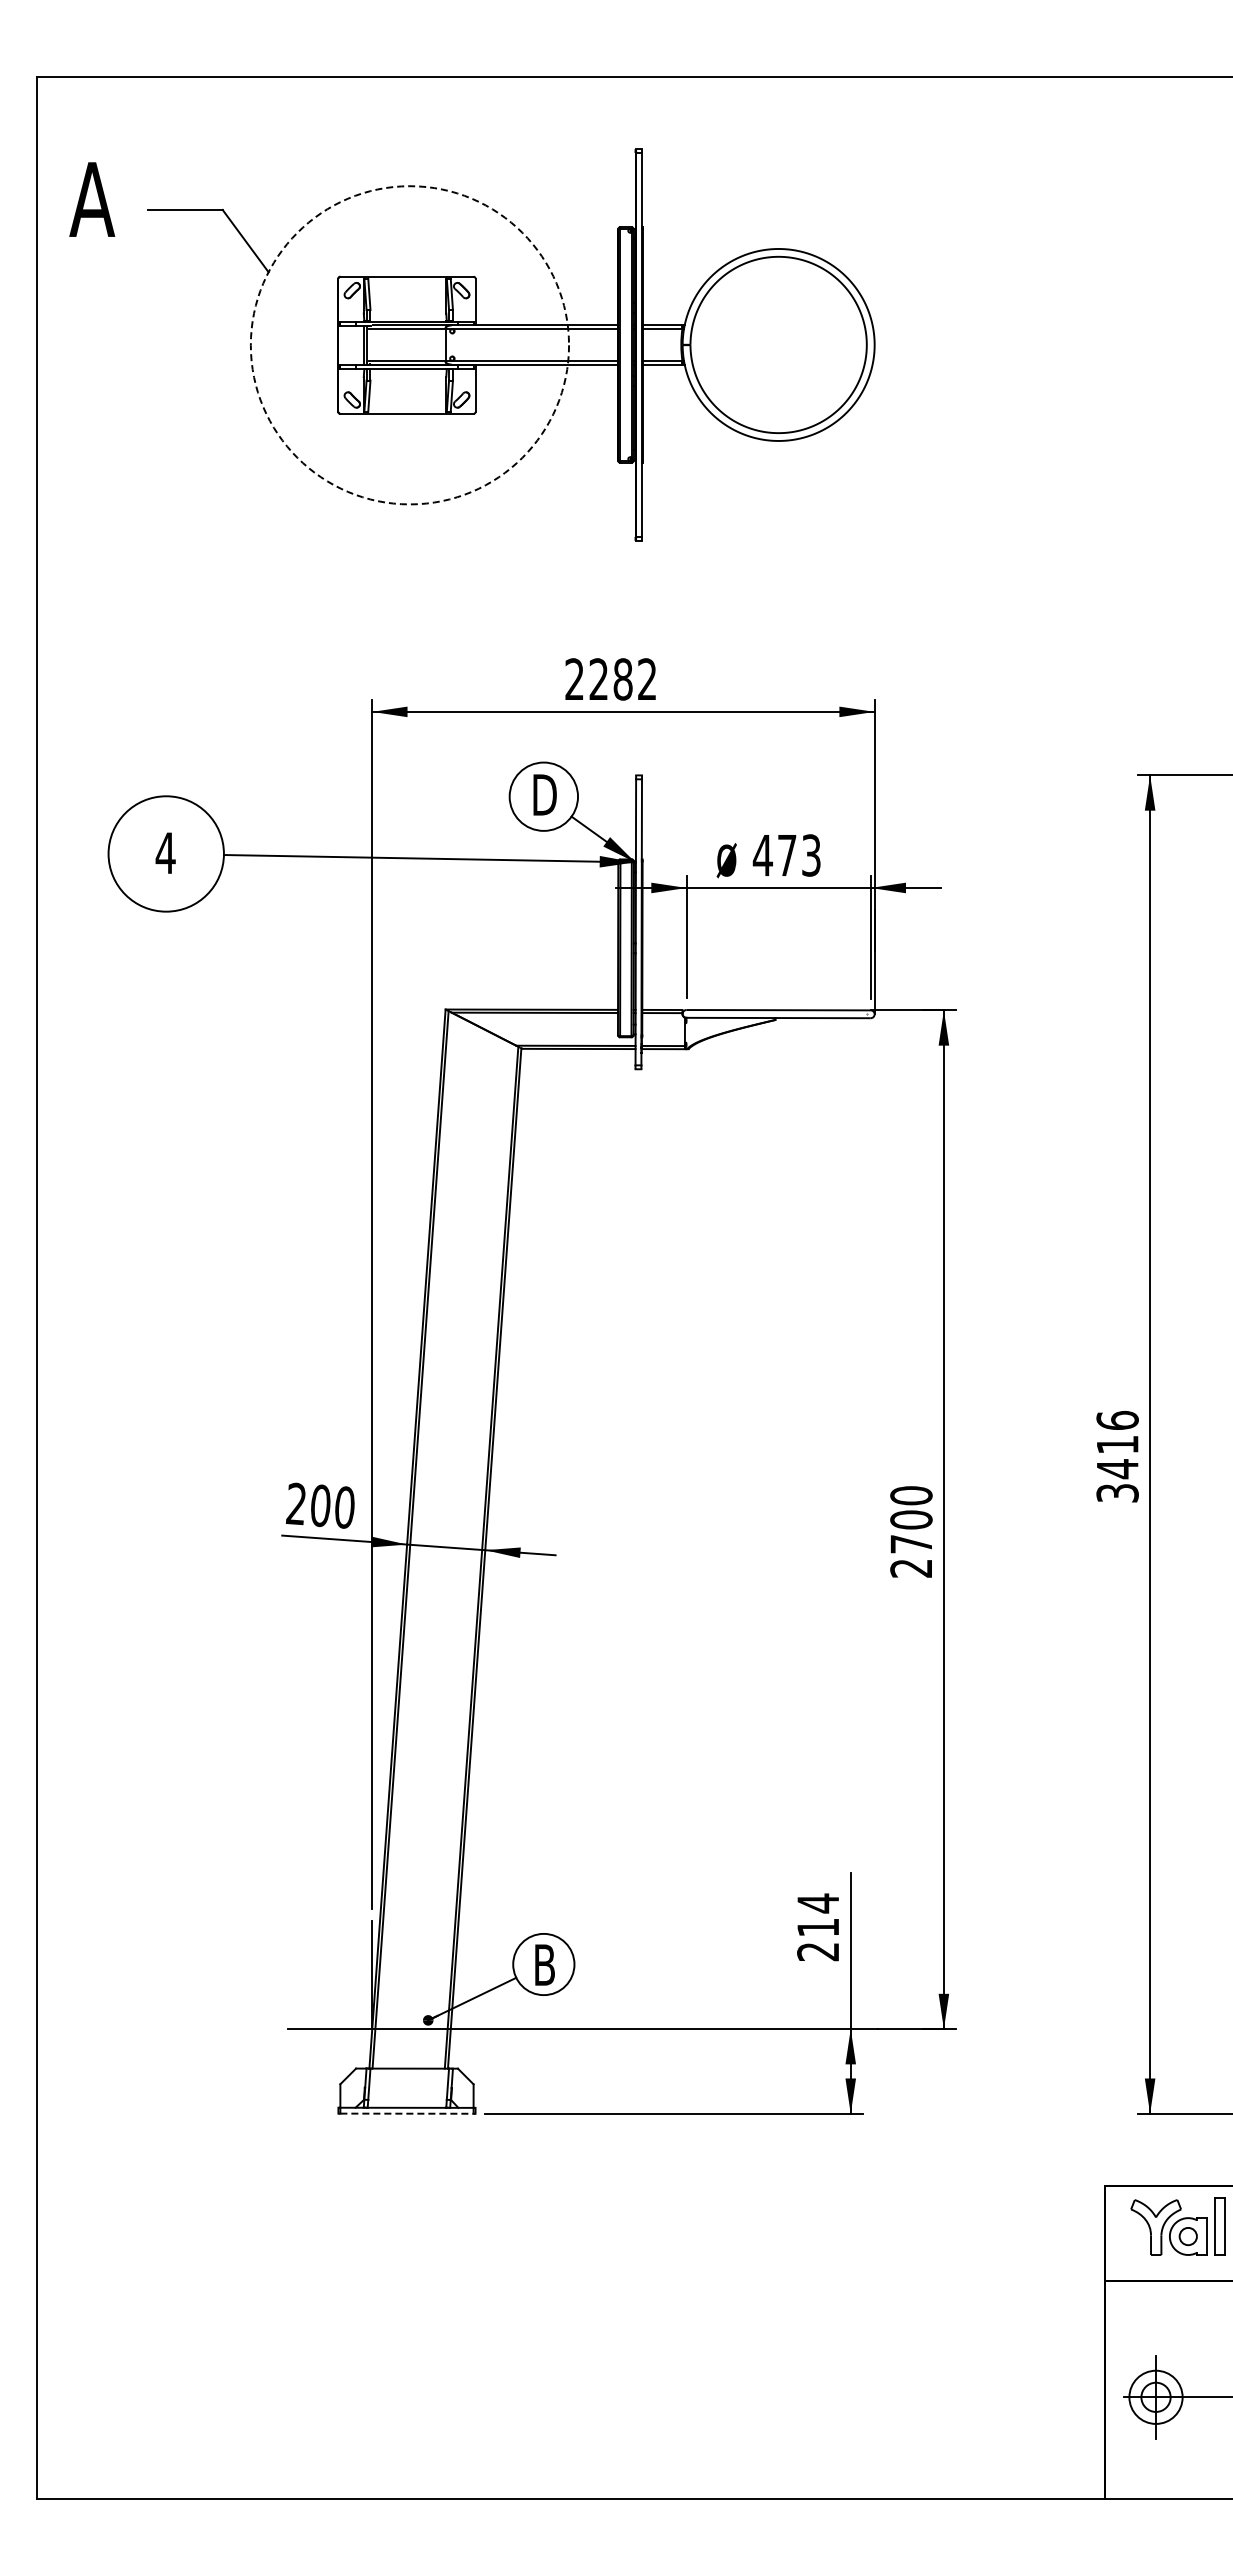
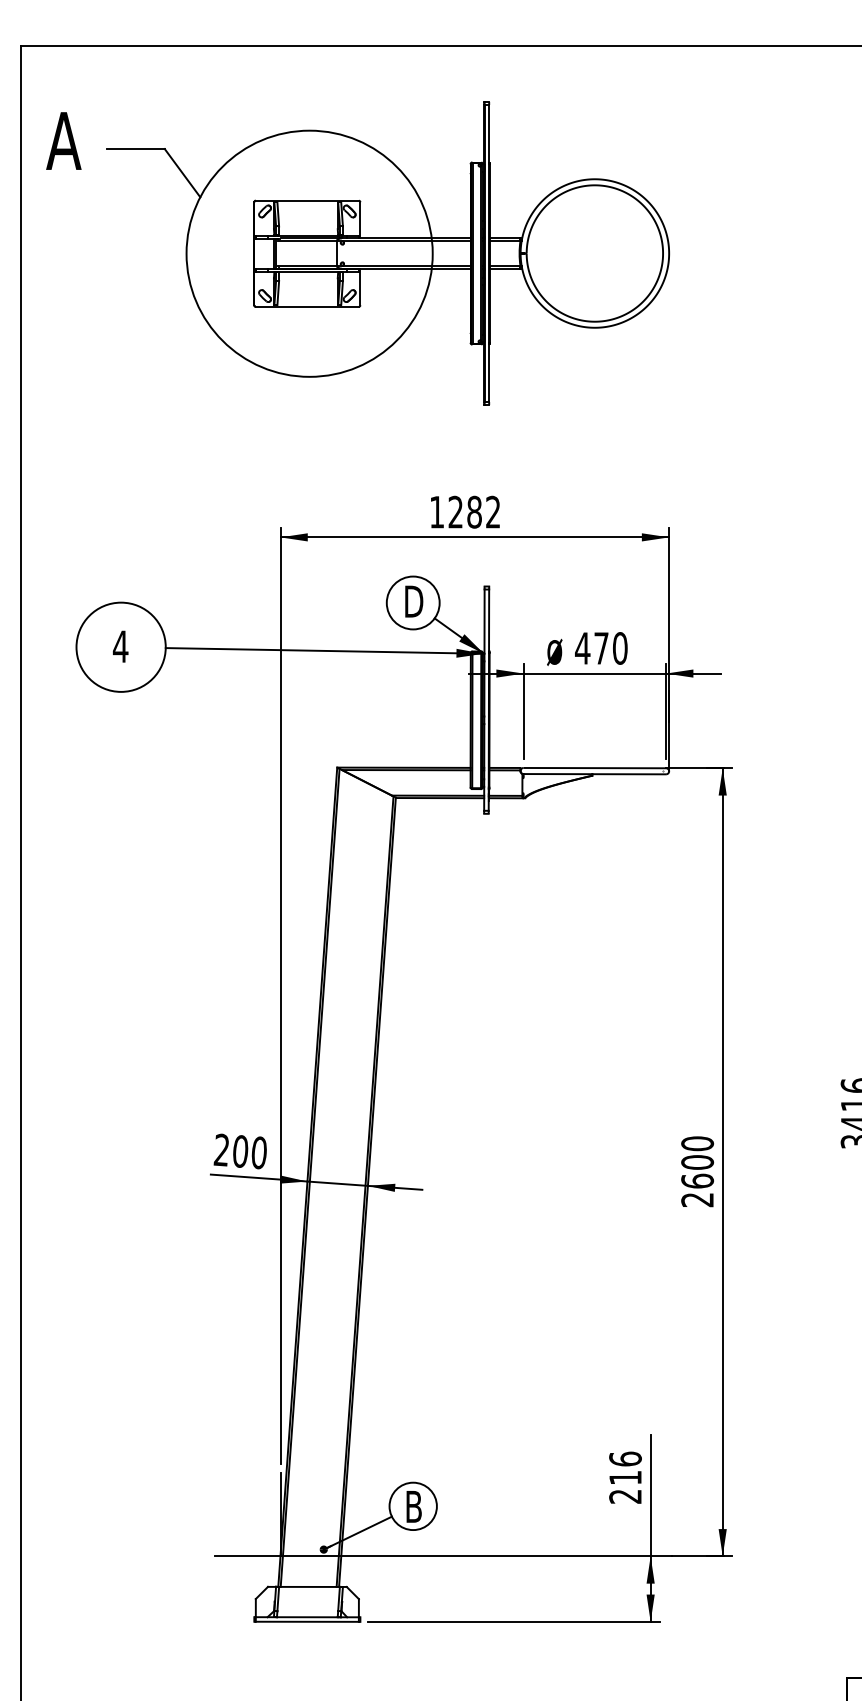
circle: (409, 345) -> (309, 253), dashed -> solid
text: (574, 678) -> (436, 511), 2282 -> 1282
text: (811, 855) -> (620, 648), 473 -> 470
text: (911, 1543) -> (697, 1180), 2700 -> 2600
text: (818, 1903) -> (625, 1459), 214 -> 216
line: (406, 2113) -> (306, 1621), dashed -> solid

